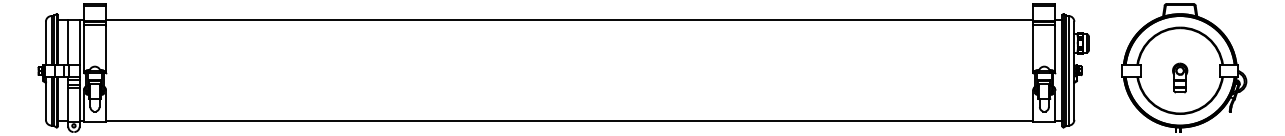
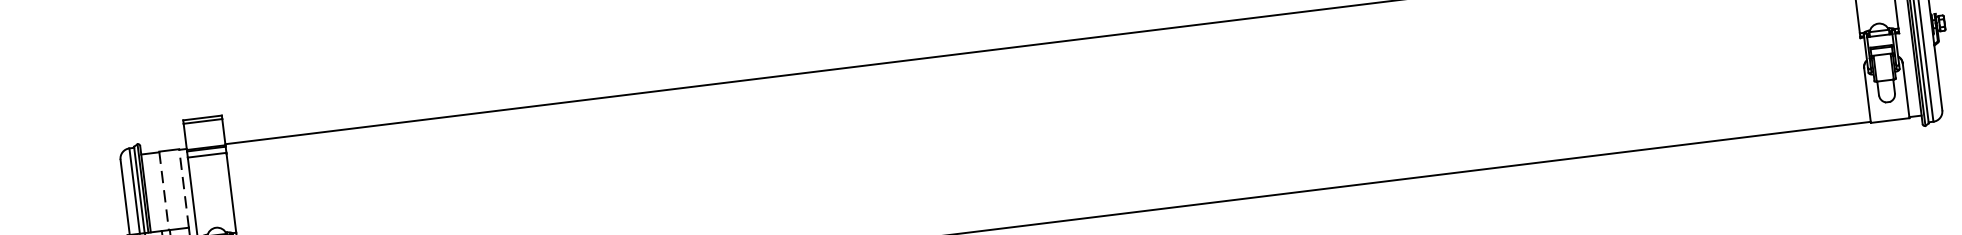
line: (79, 41) -> (183, 187), solid -> dashed
line: (68, 42) -> (164, 191), solid -> dashed

